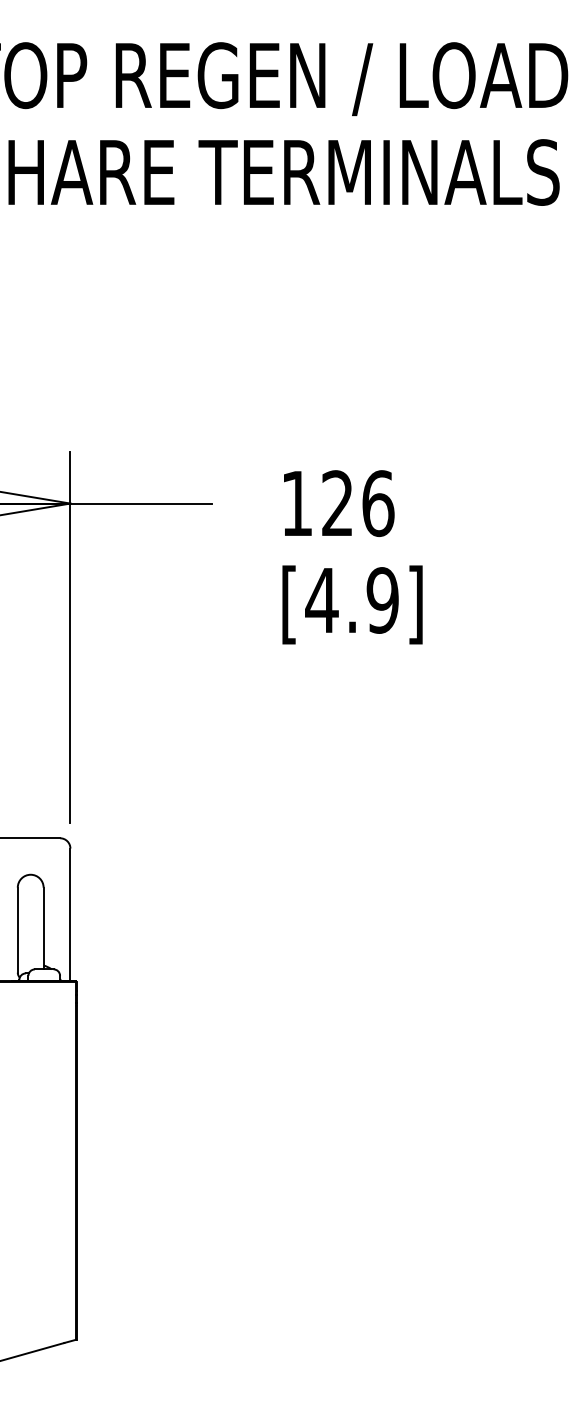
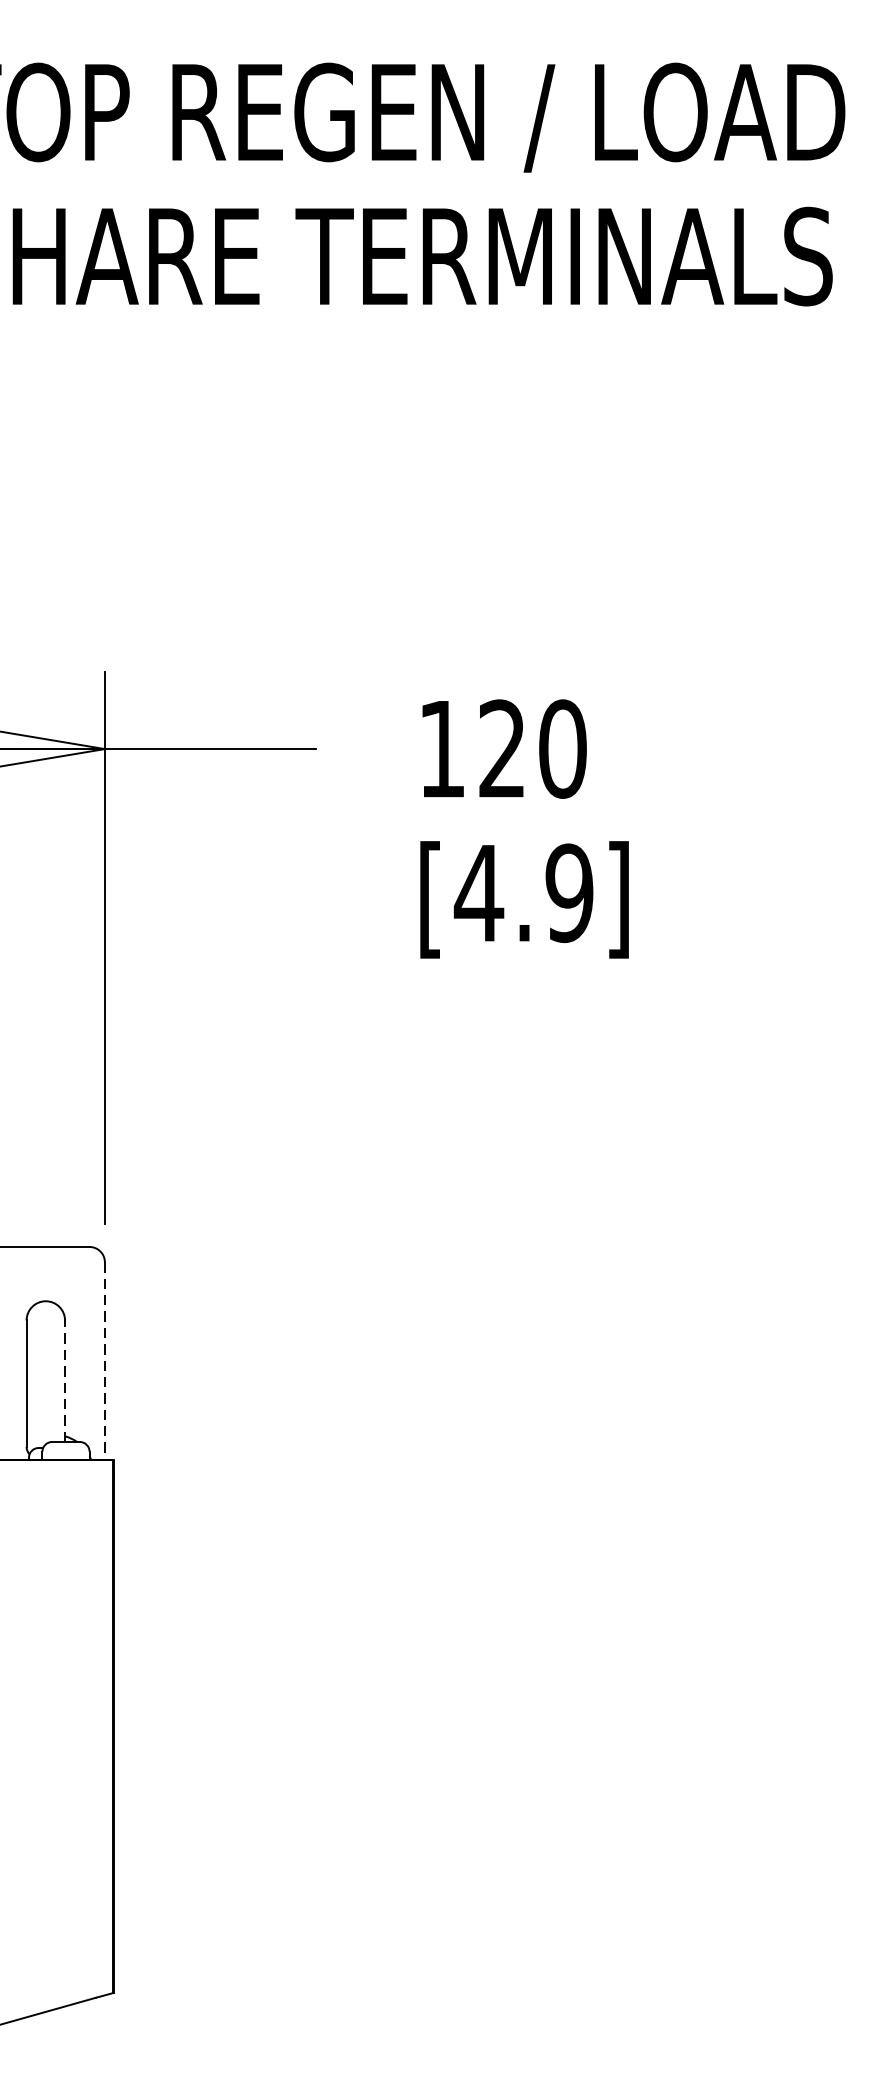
text: (378, 503) -> (563, 748), 126 -> 120
line: (70, 915) -> (105, 1361), solid -> dashed
line: (43, 928) -> (64, 1381), solid -> dashed

